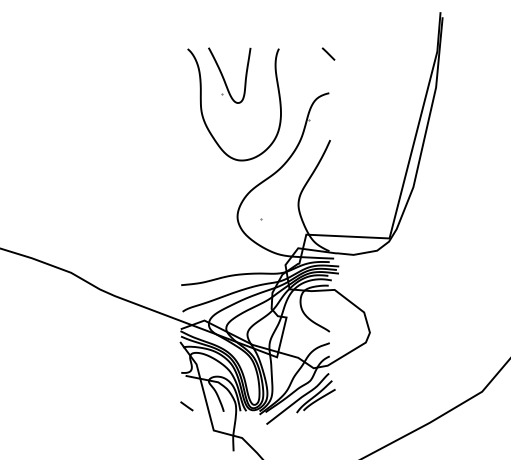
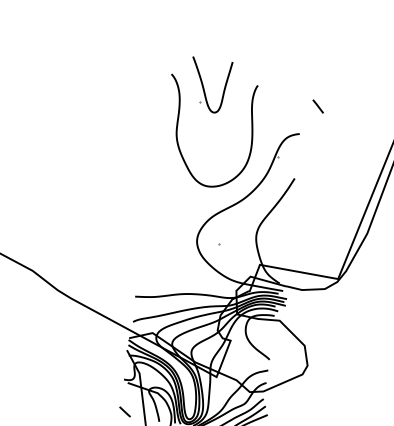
line: (328, 53) -> (318, 105), moved
part: (229, 75) -> (209, 85), moved

